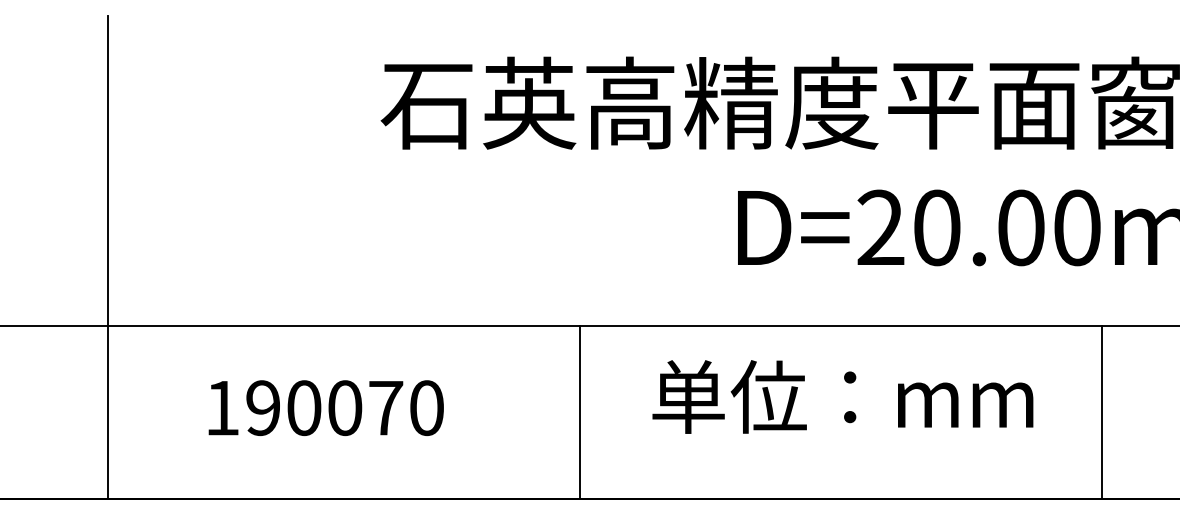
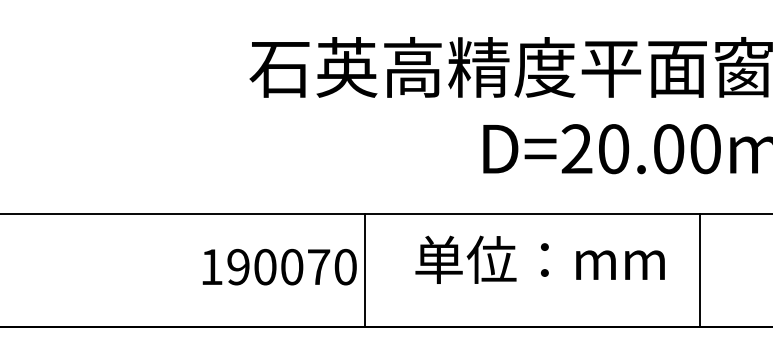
line: (107, 257) -> (70, 168), removed
text: (841, 396) -> (539, 259), moved
text: (325, 408) -> (279, 267), moved
line: (579, 411) -> (364, 269), moved
line: (1101, 411) -> (699, 269), moved

